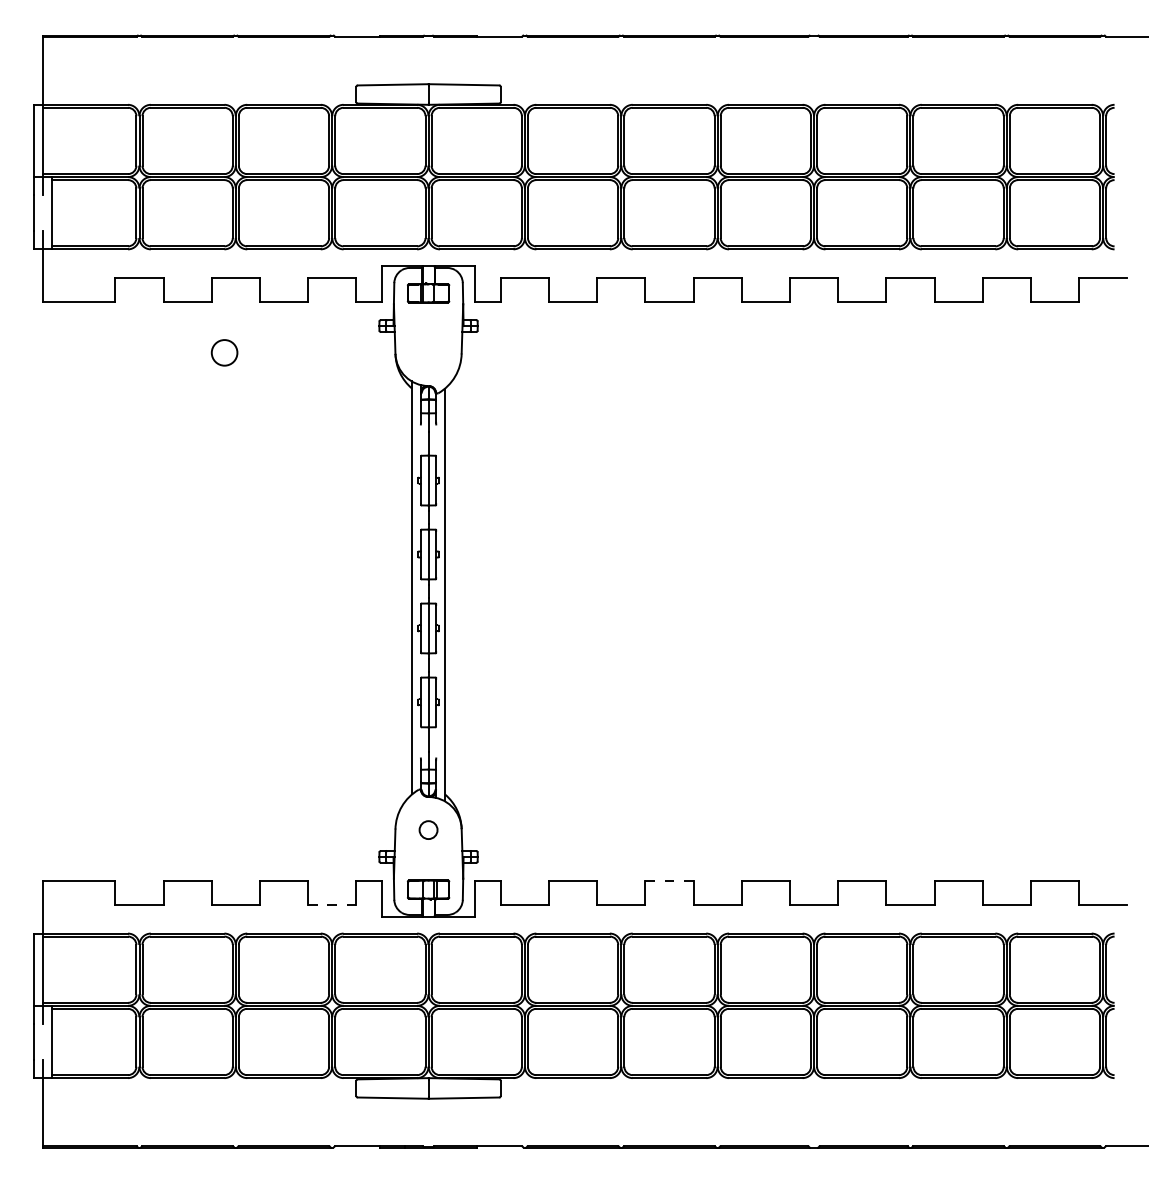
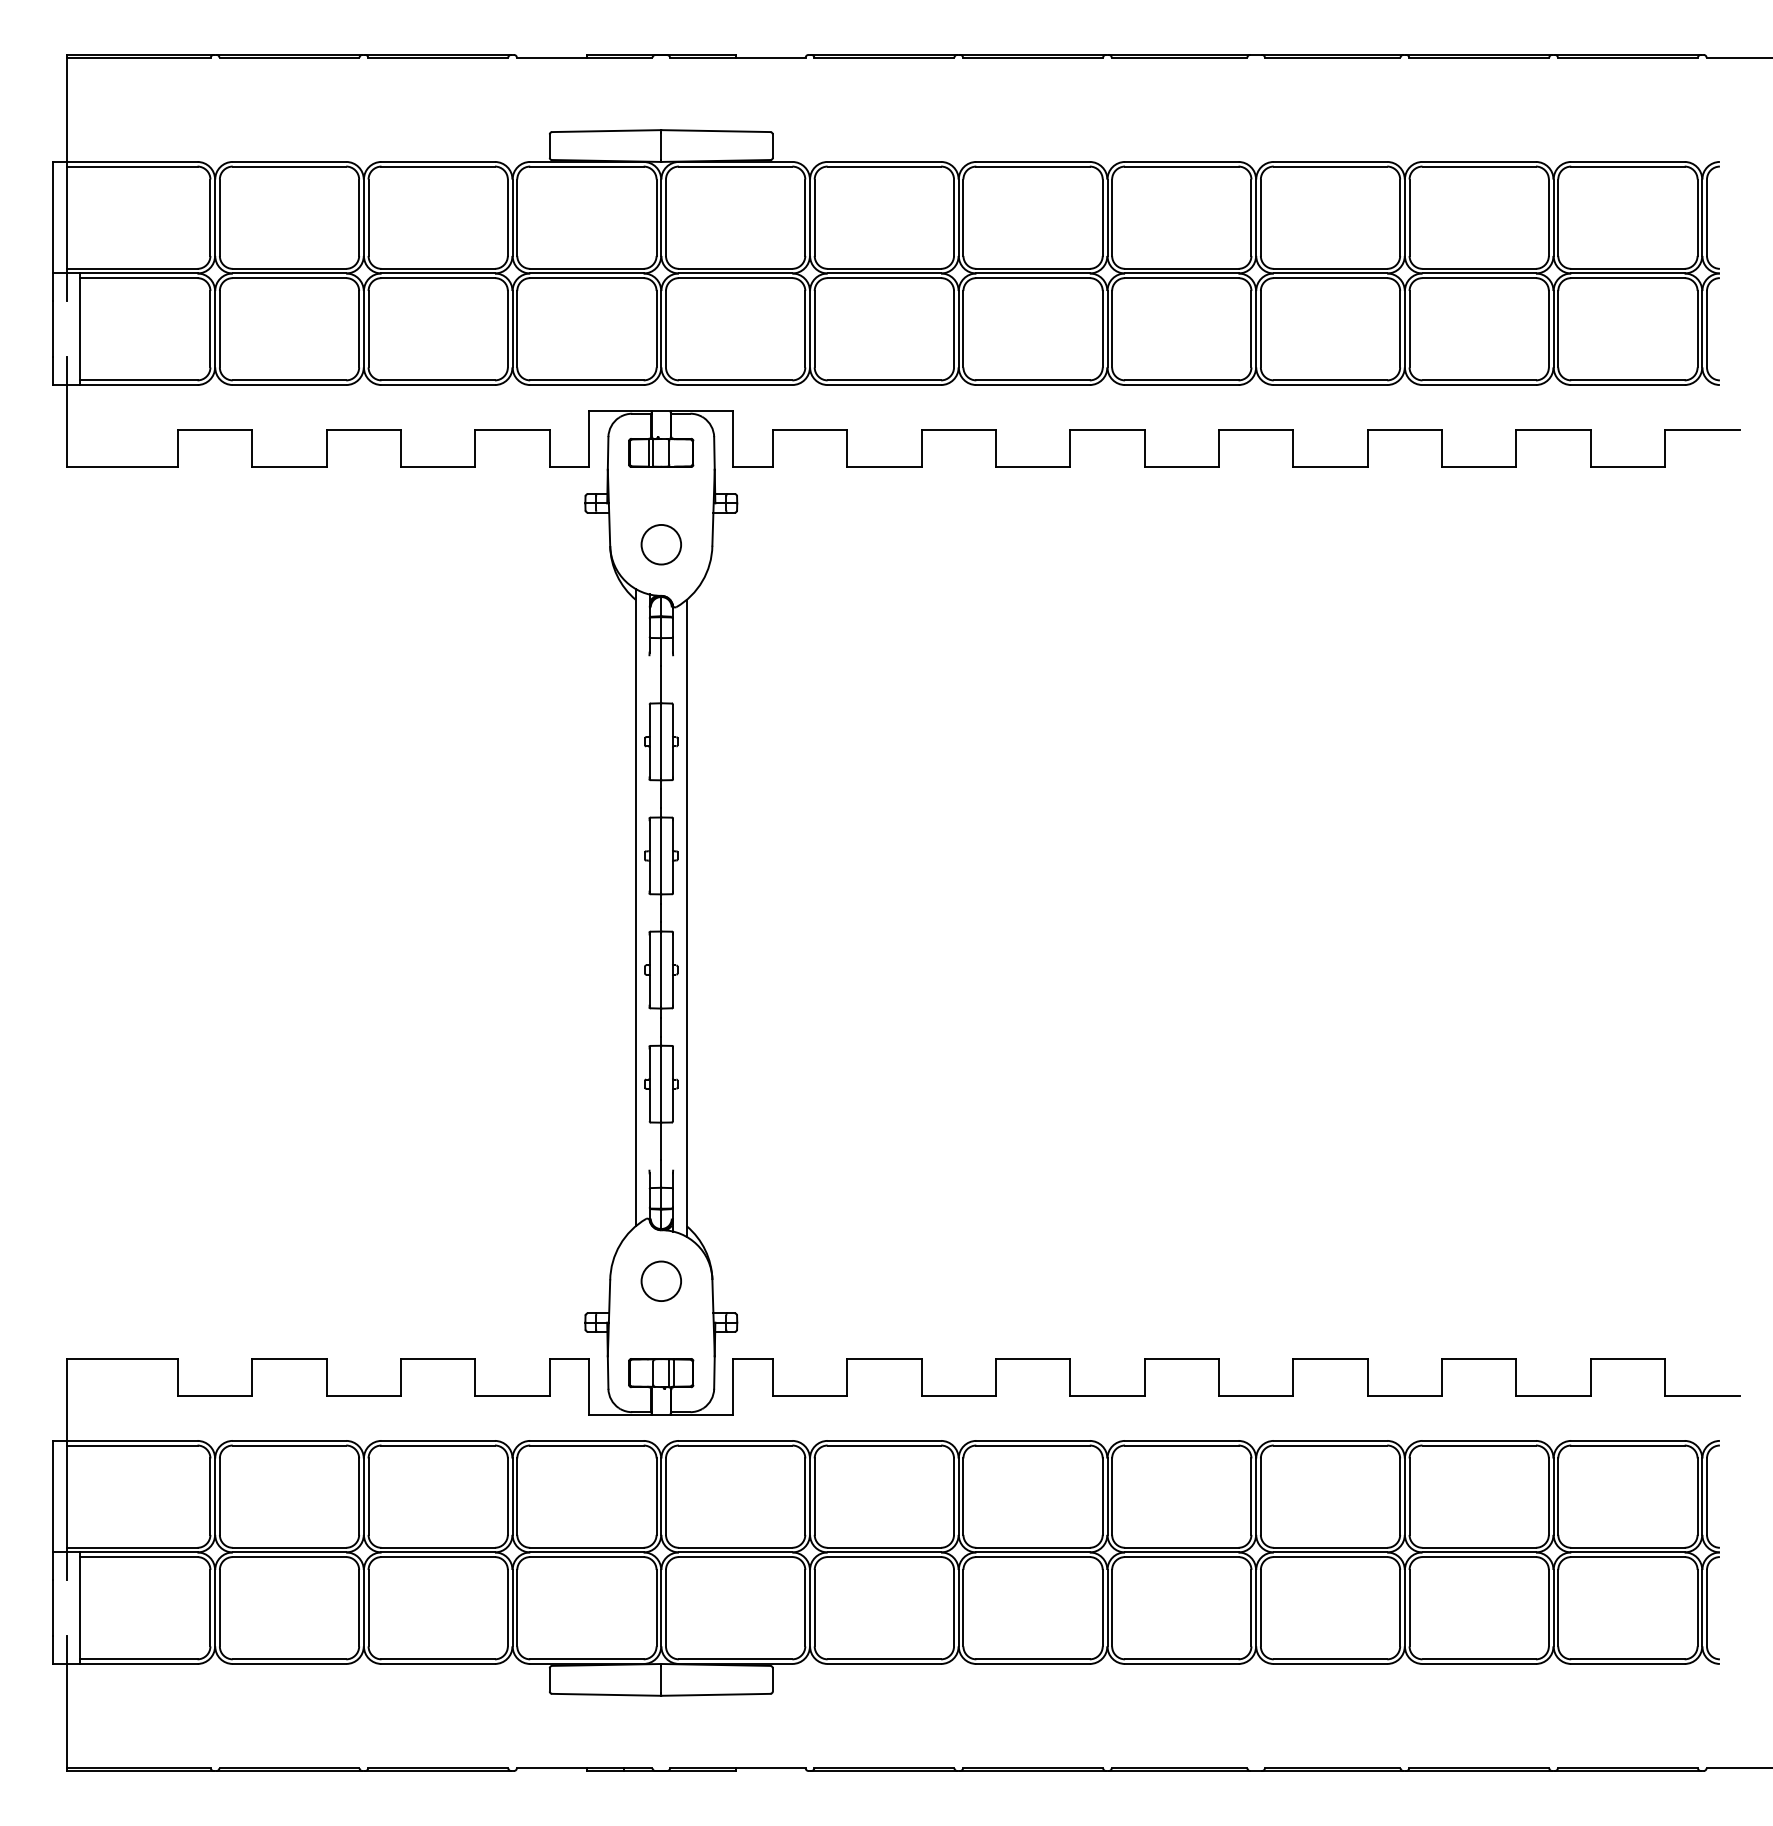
circle: (224, 352) -> (661, 544), moved
circle: (428, 829) -> (661, 1280), size x1.43
line: (669, 880) -> (1033, 1358), dashed -> solid
line: (332, 904) -> (513, 1396), dashed -> solid

